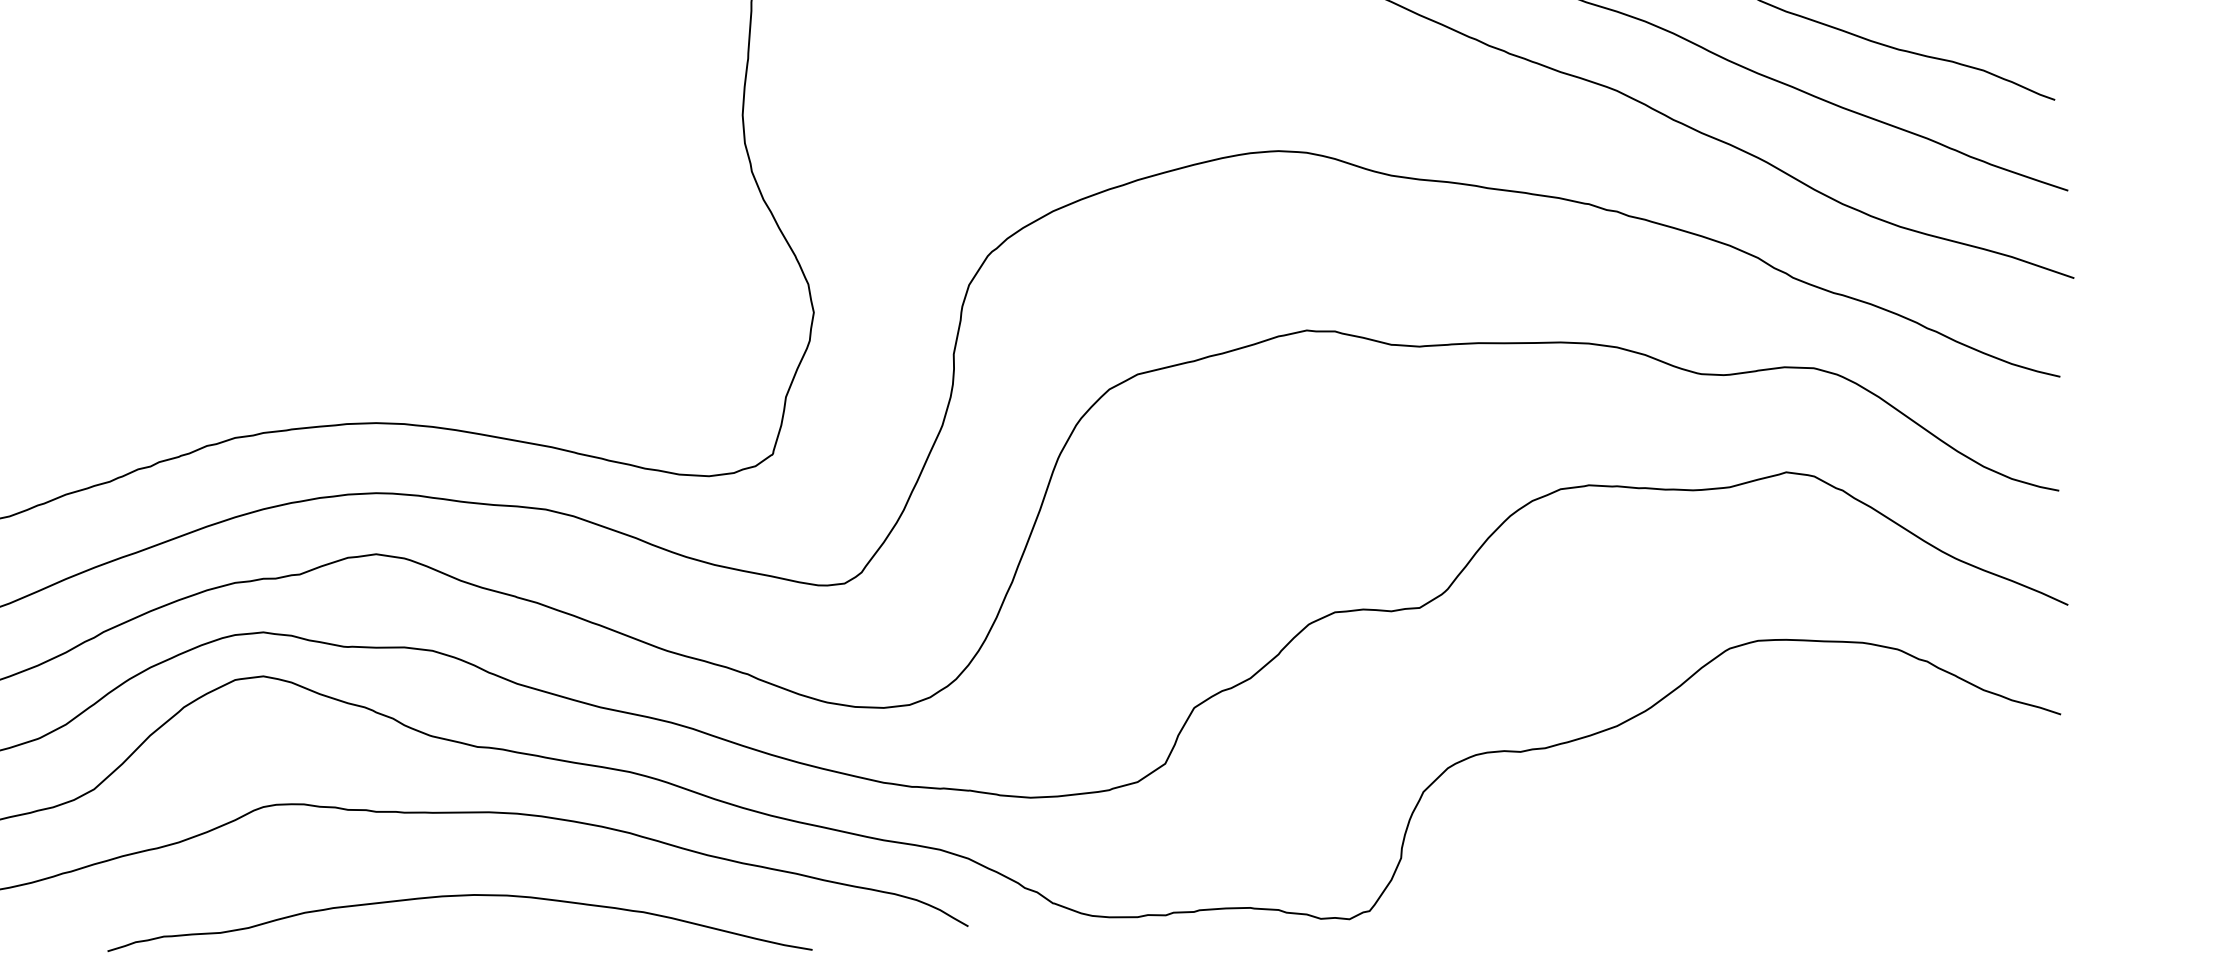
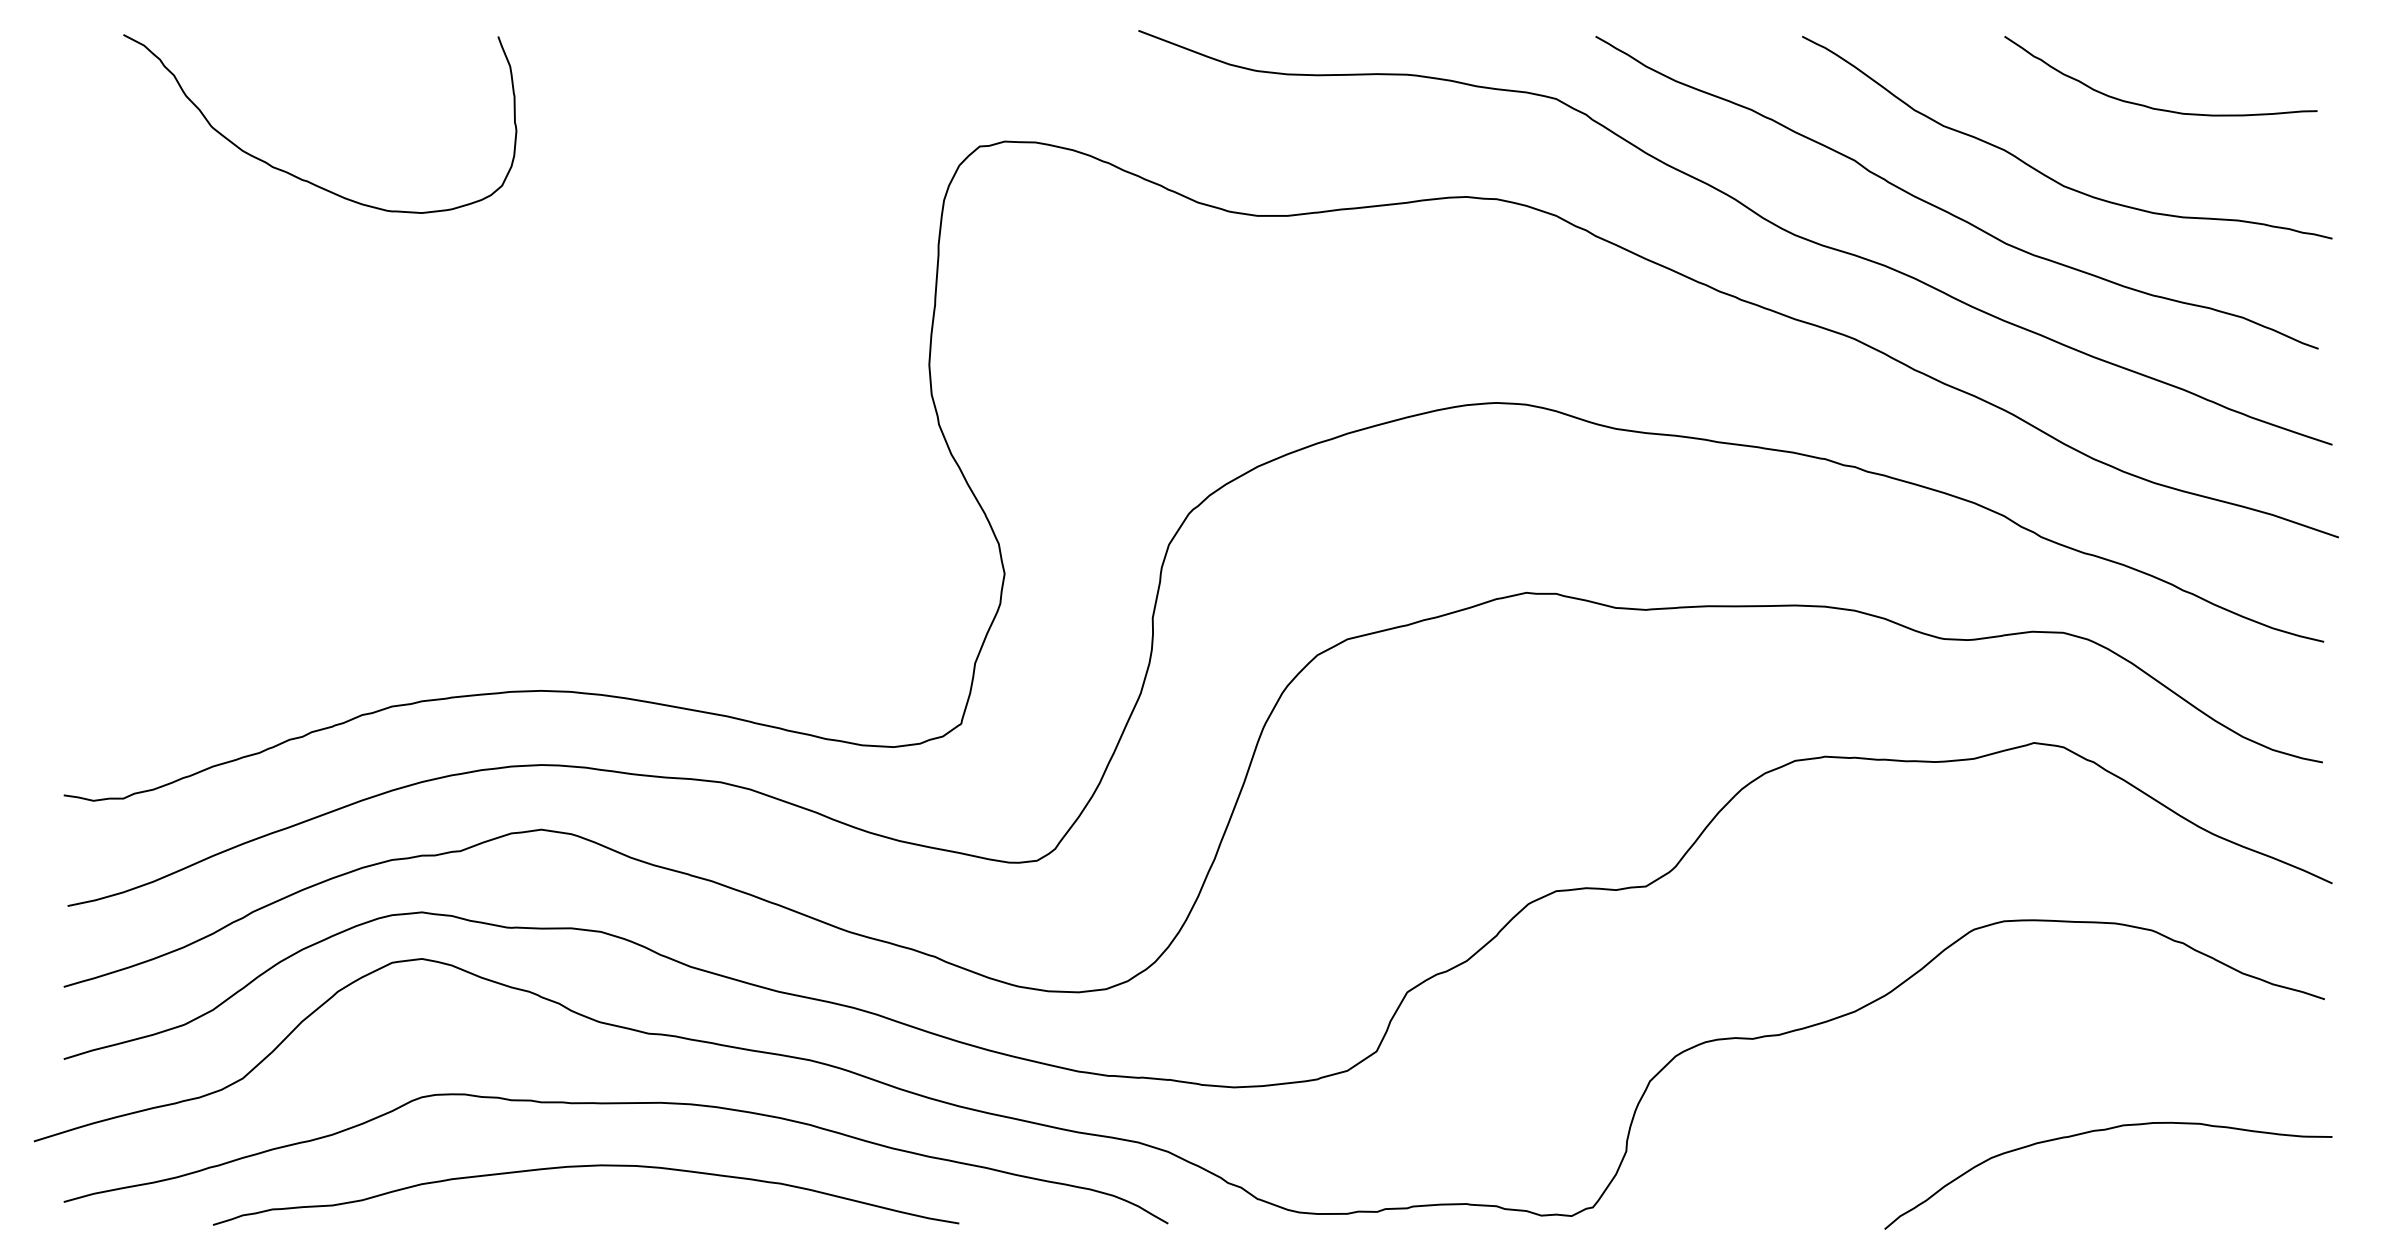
curve: (1849, 839) -> (2100, 1131), added
curve: (456, 897) -> (582, 1167), moved

